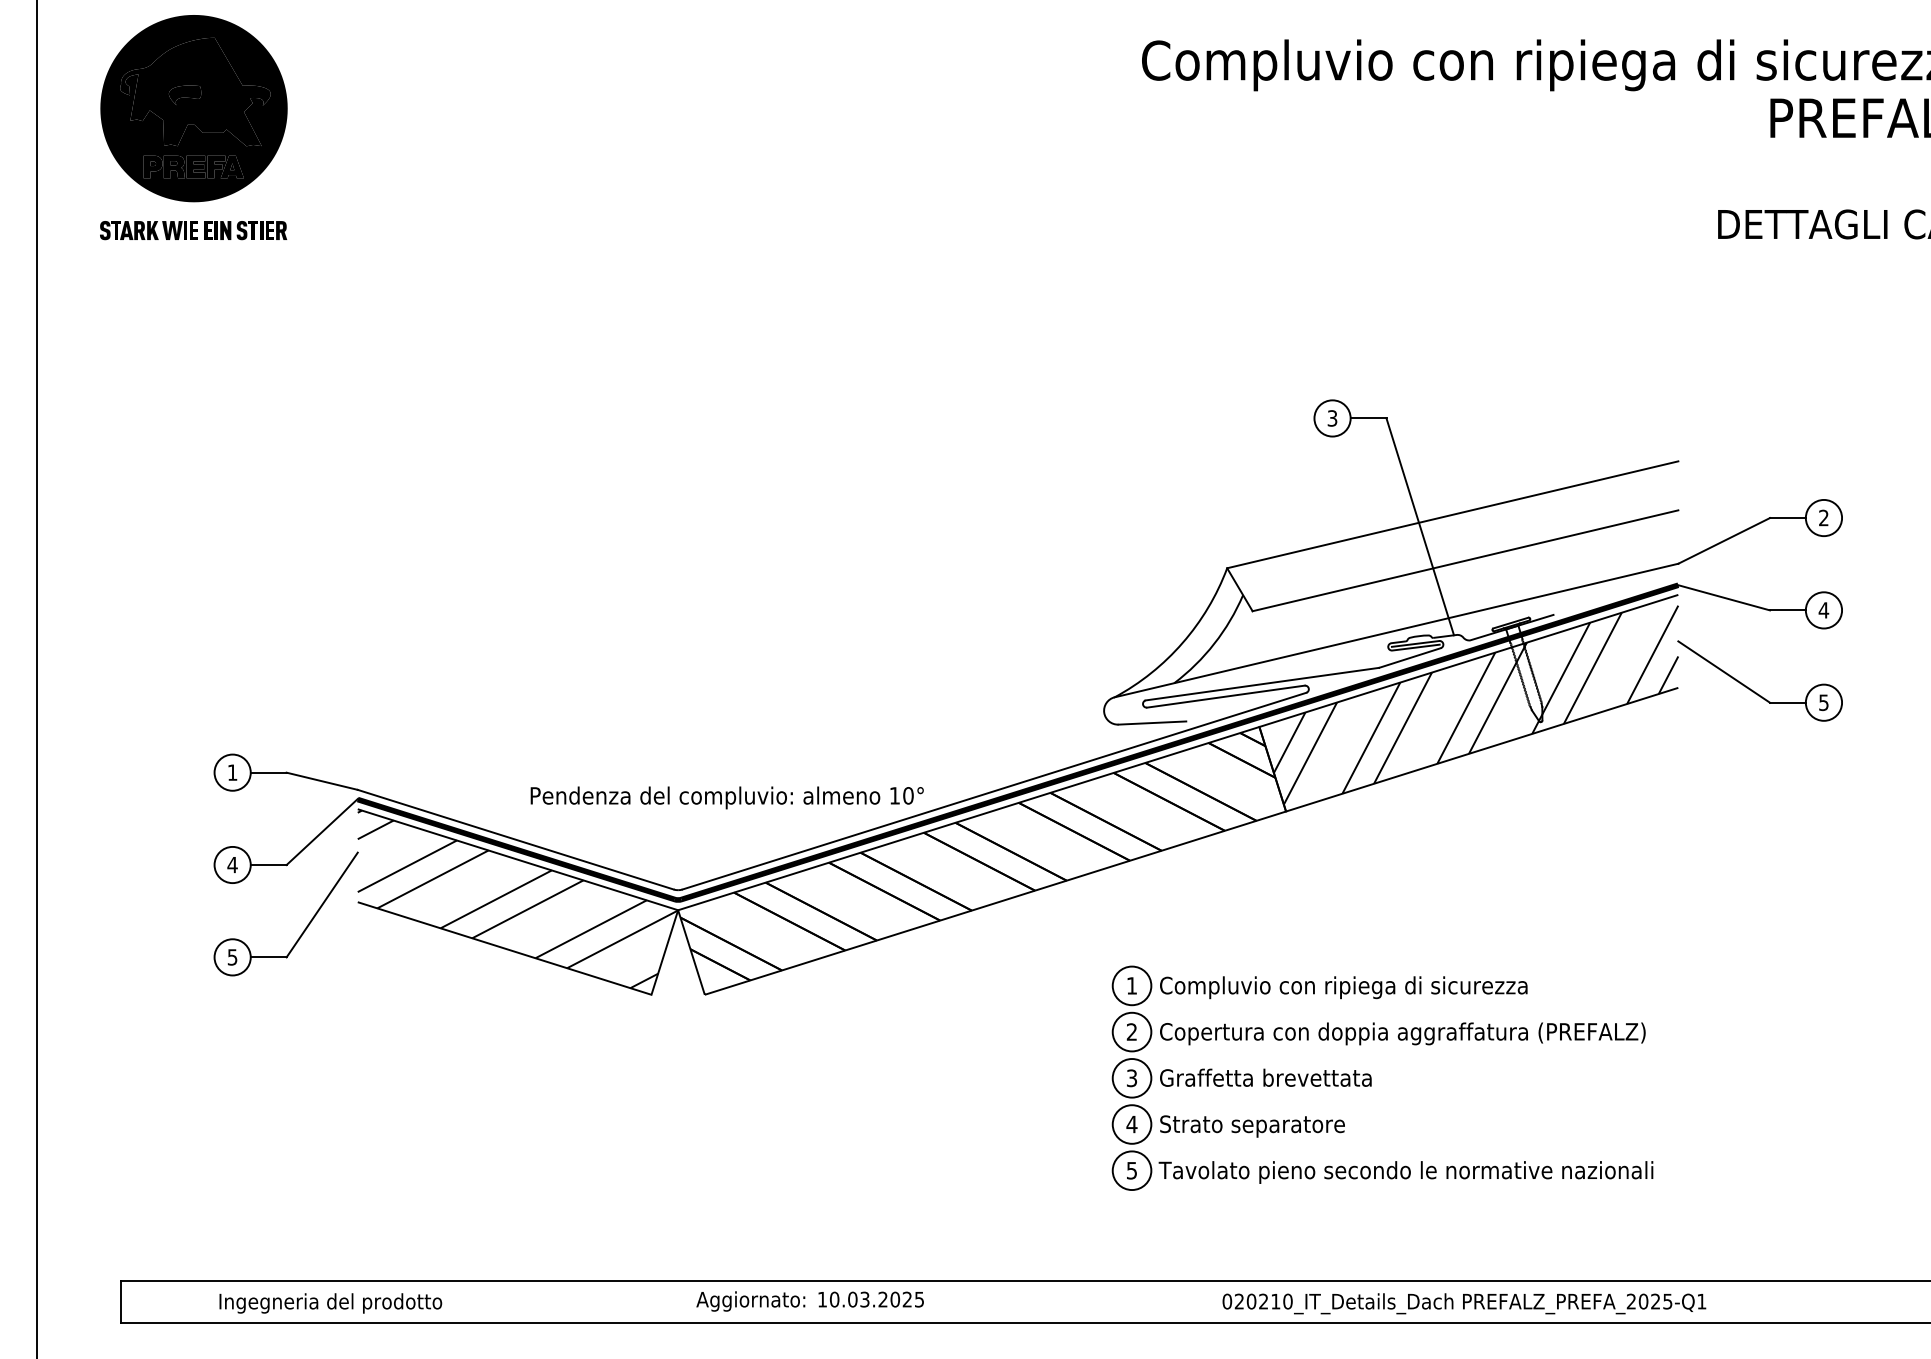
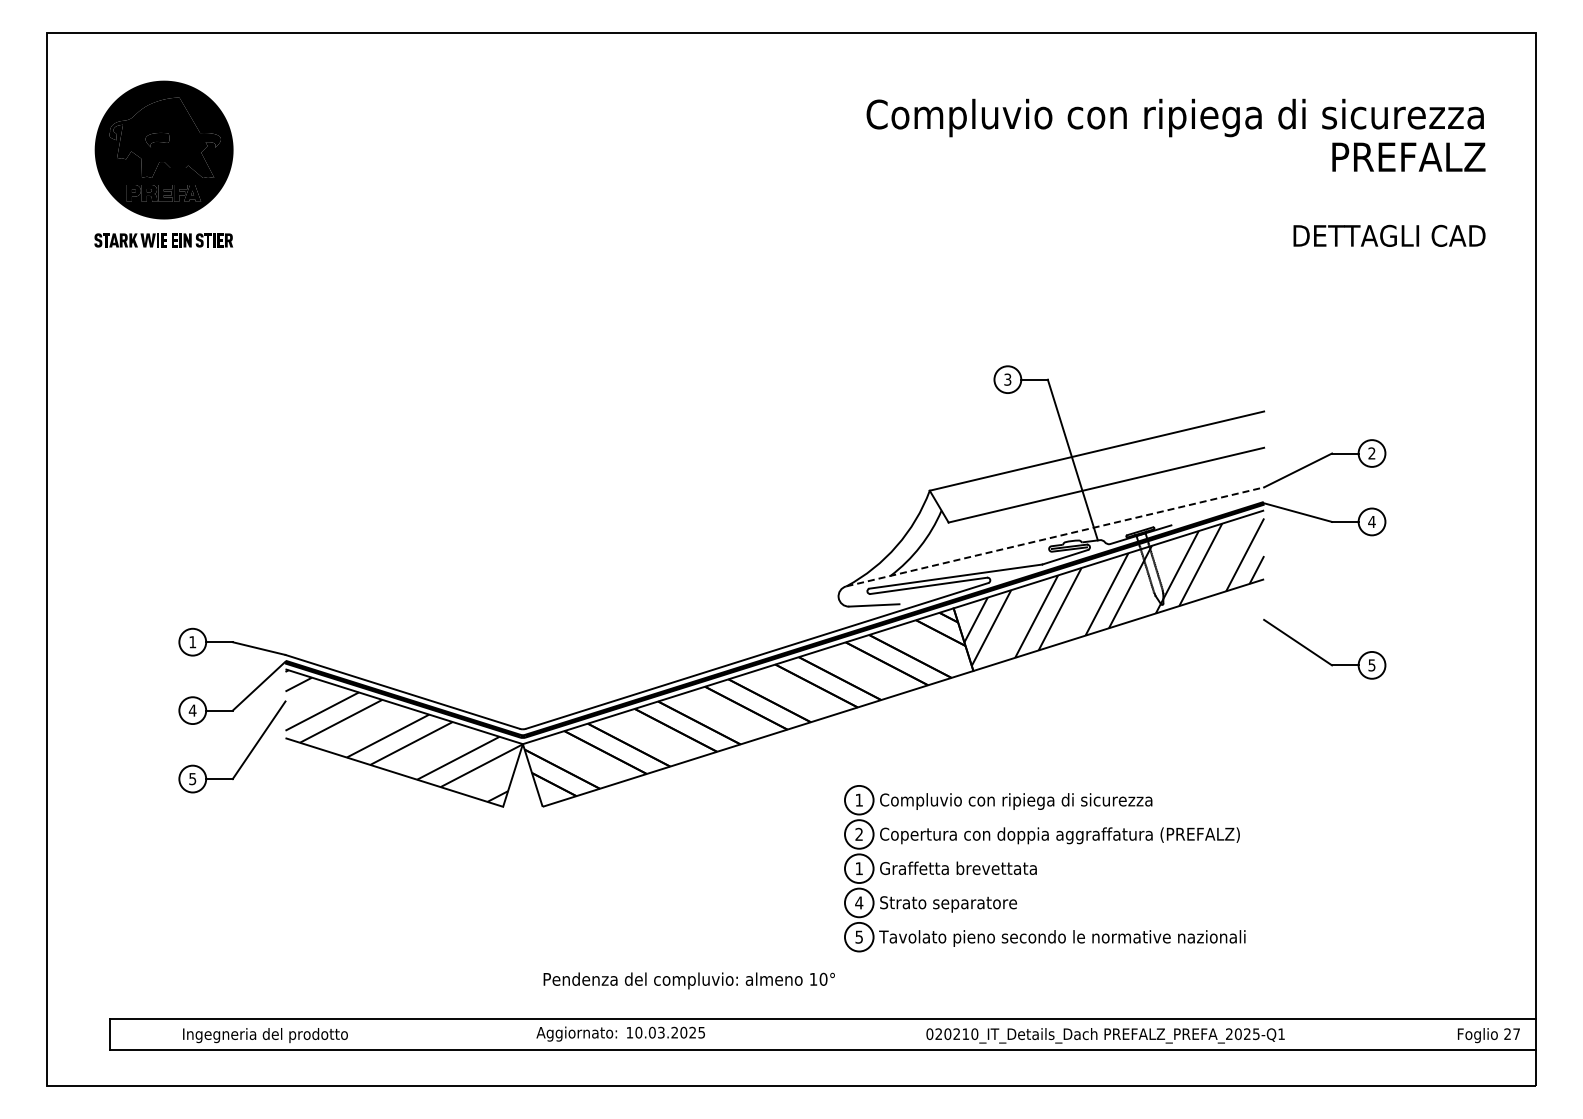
line: (1396, 630) -> (1055, 536), solid -> dashed
part: (1753, 689) -> (1319, 655), moved
text: (726, 797) -> (688, 980), moved
text: (1130, 1078) -> (858, 868), 3 -> 1

